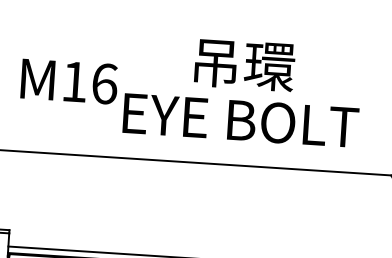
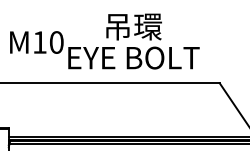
text: (104, 83) -> (56, 42), M16 -> M10

